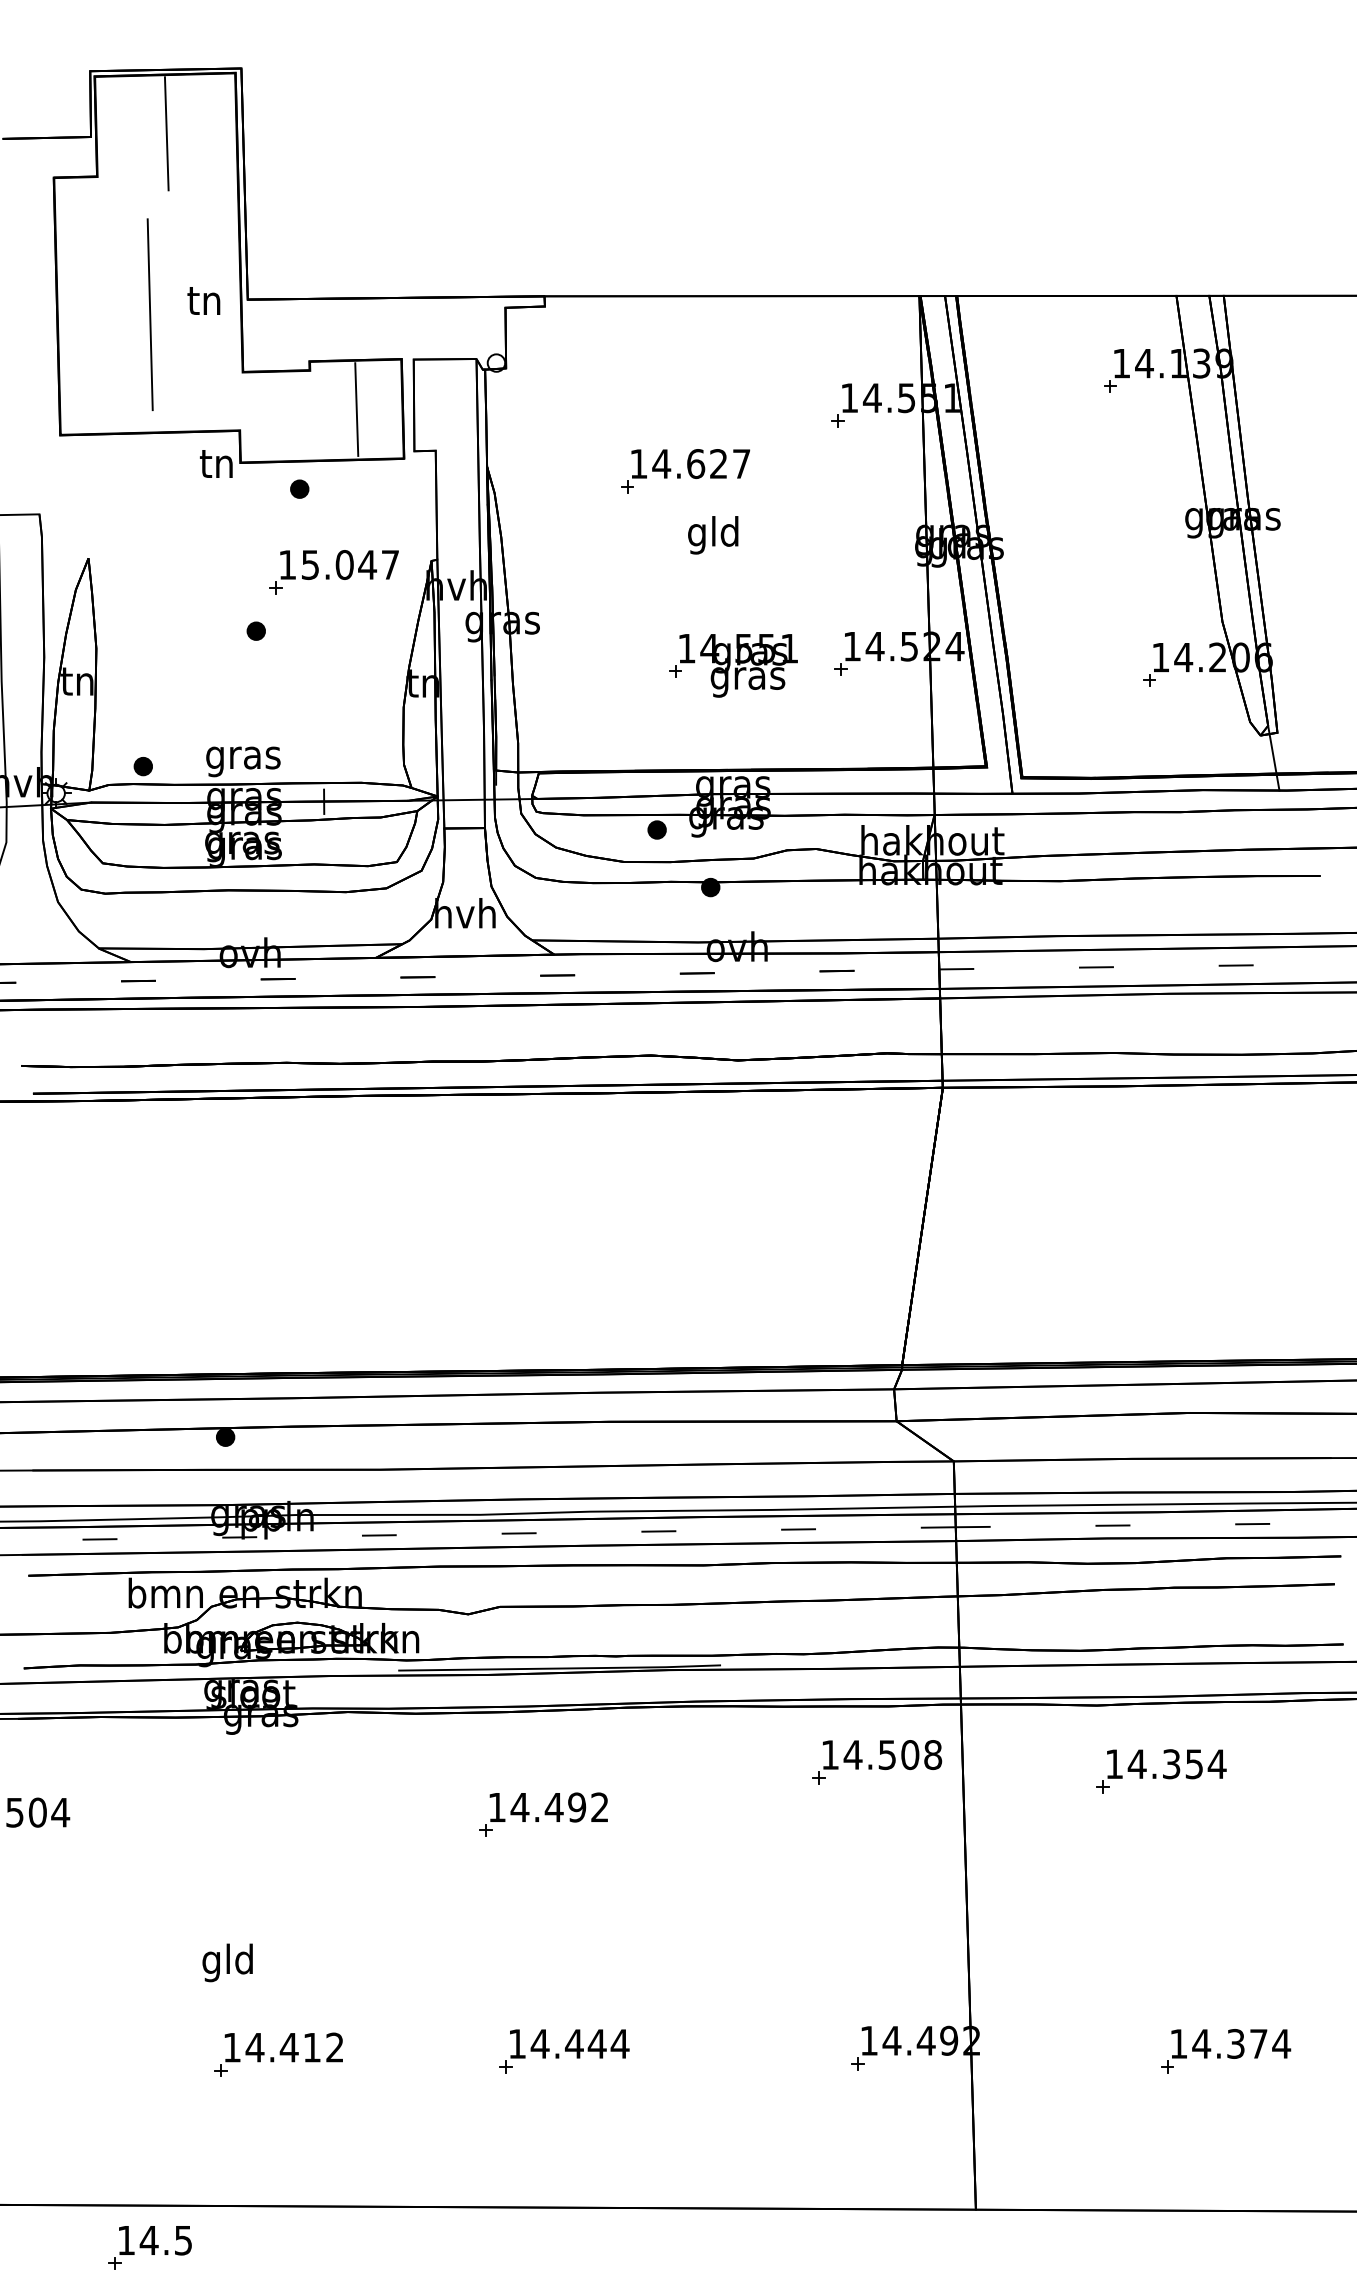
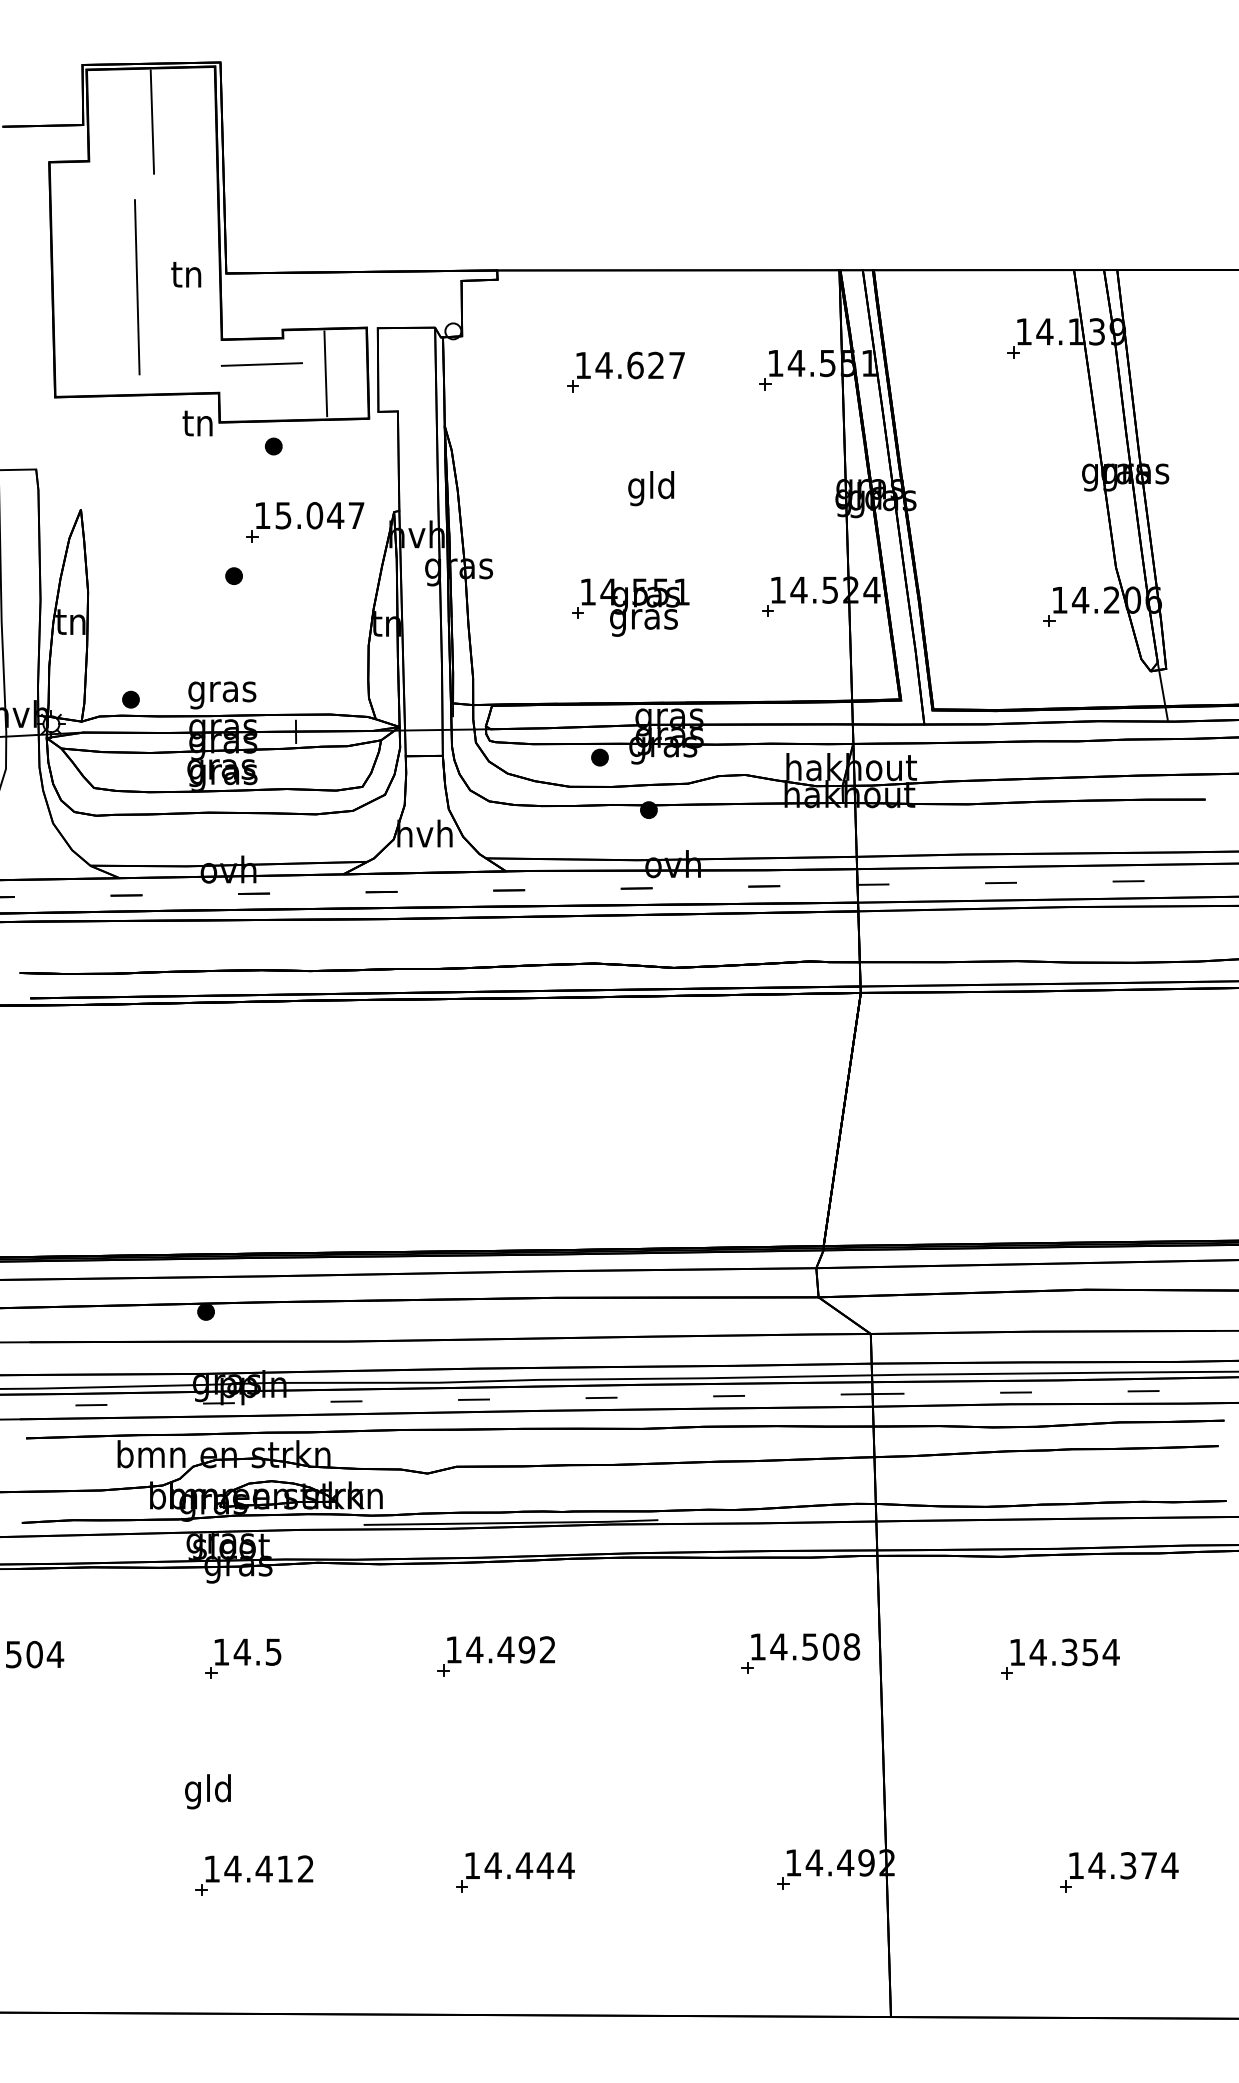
line: (286, 399) -> (261, 364), added
part: (685, 470) -> (625, 371), moved
part: (733, 665) -> (630, 607), moved
part: (876, 1762) -> (800, 1653), moved
part: (1161, 1770) -> (1060, 1658), moved
part: (150, 2247) -> (243, 1658), moved

